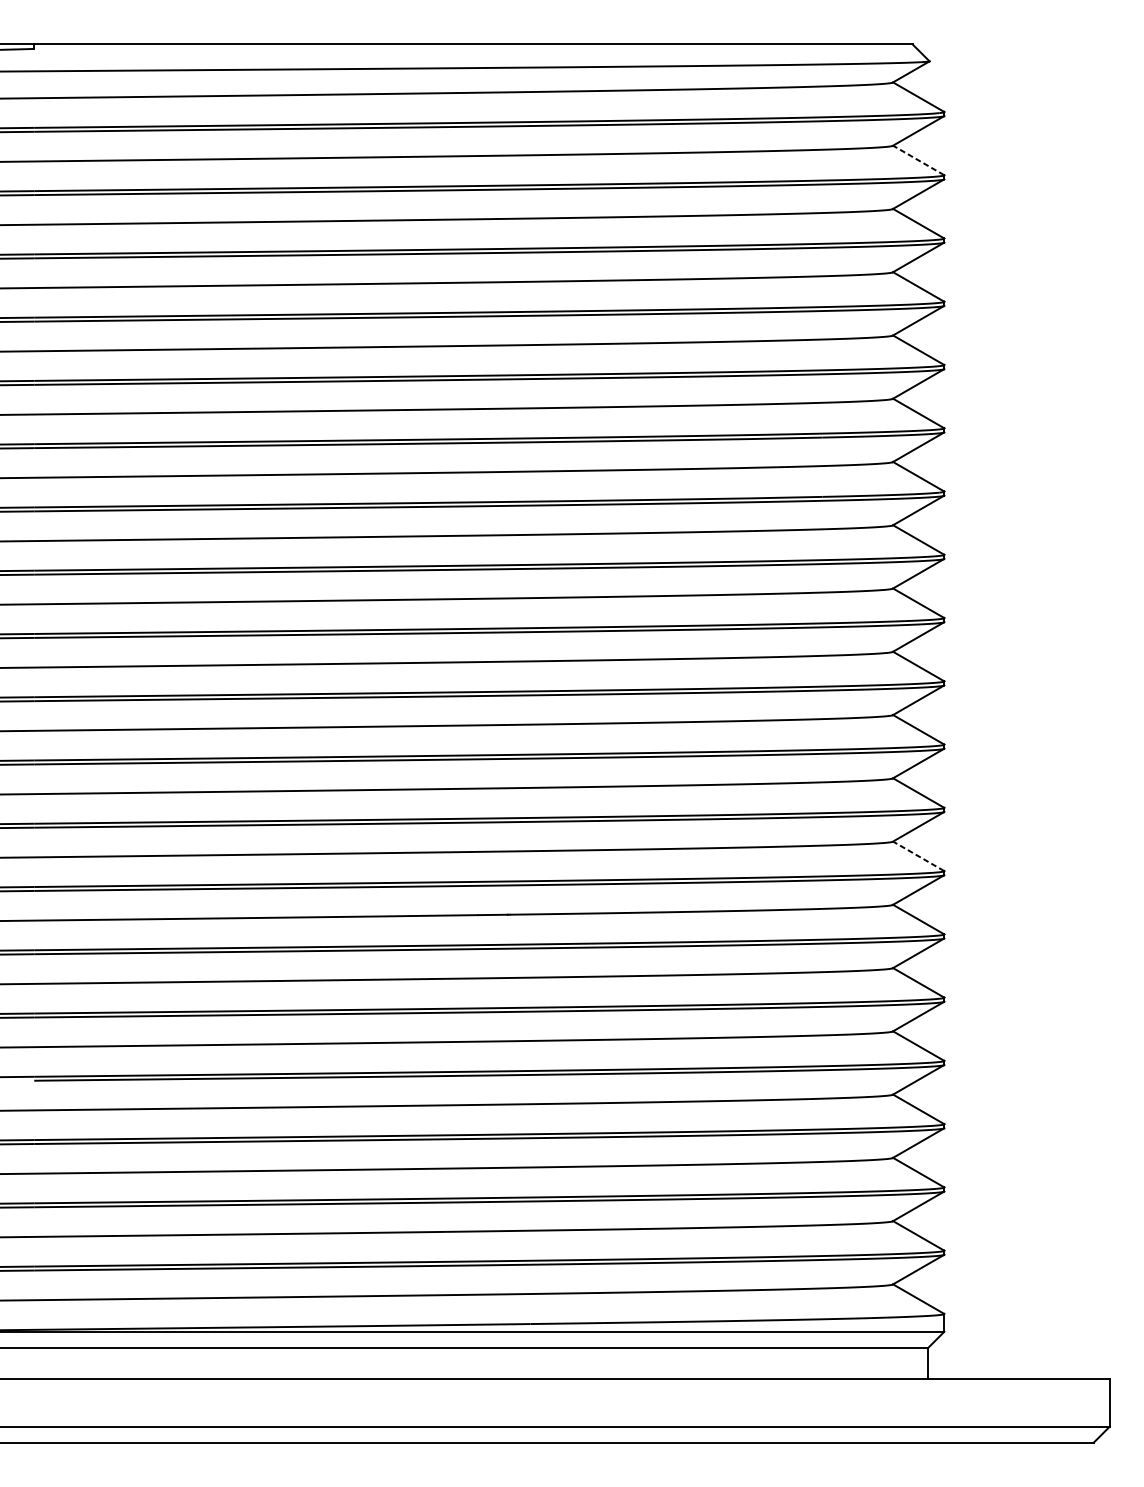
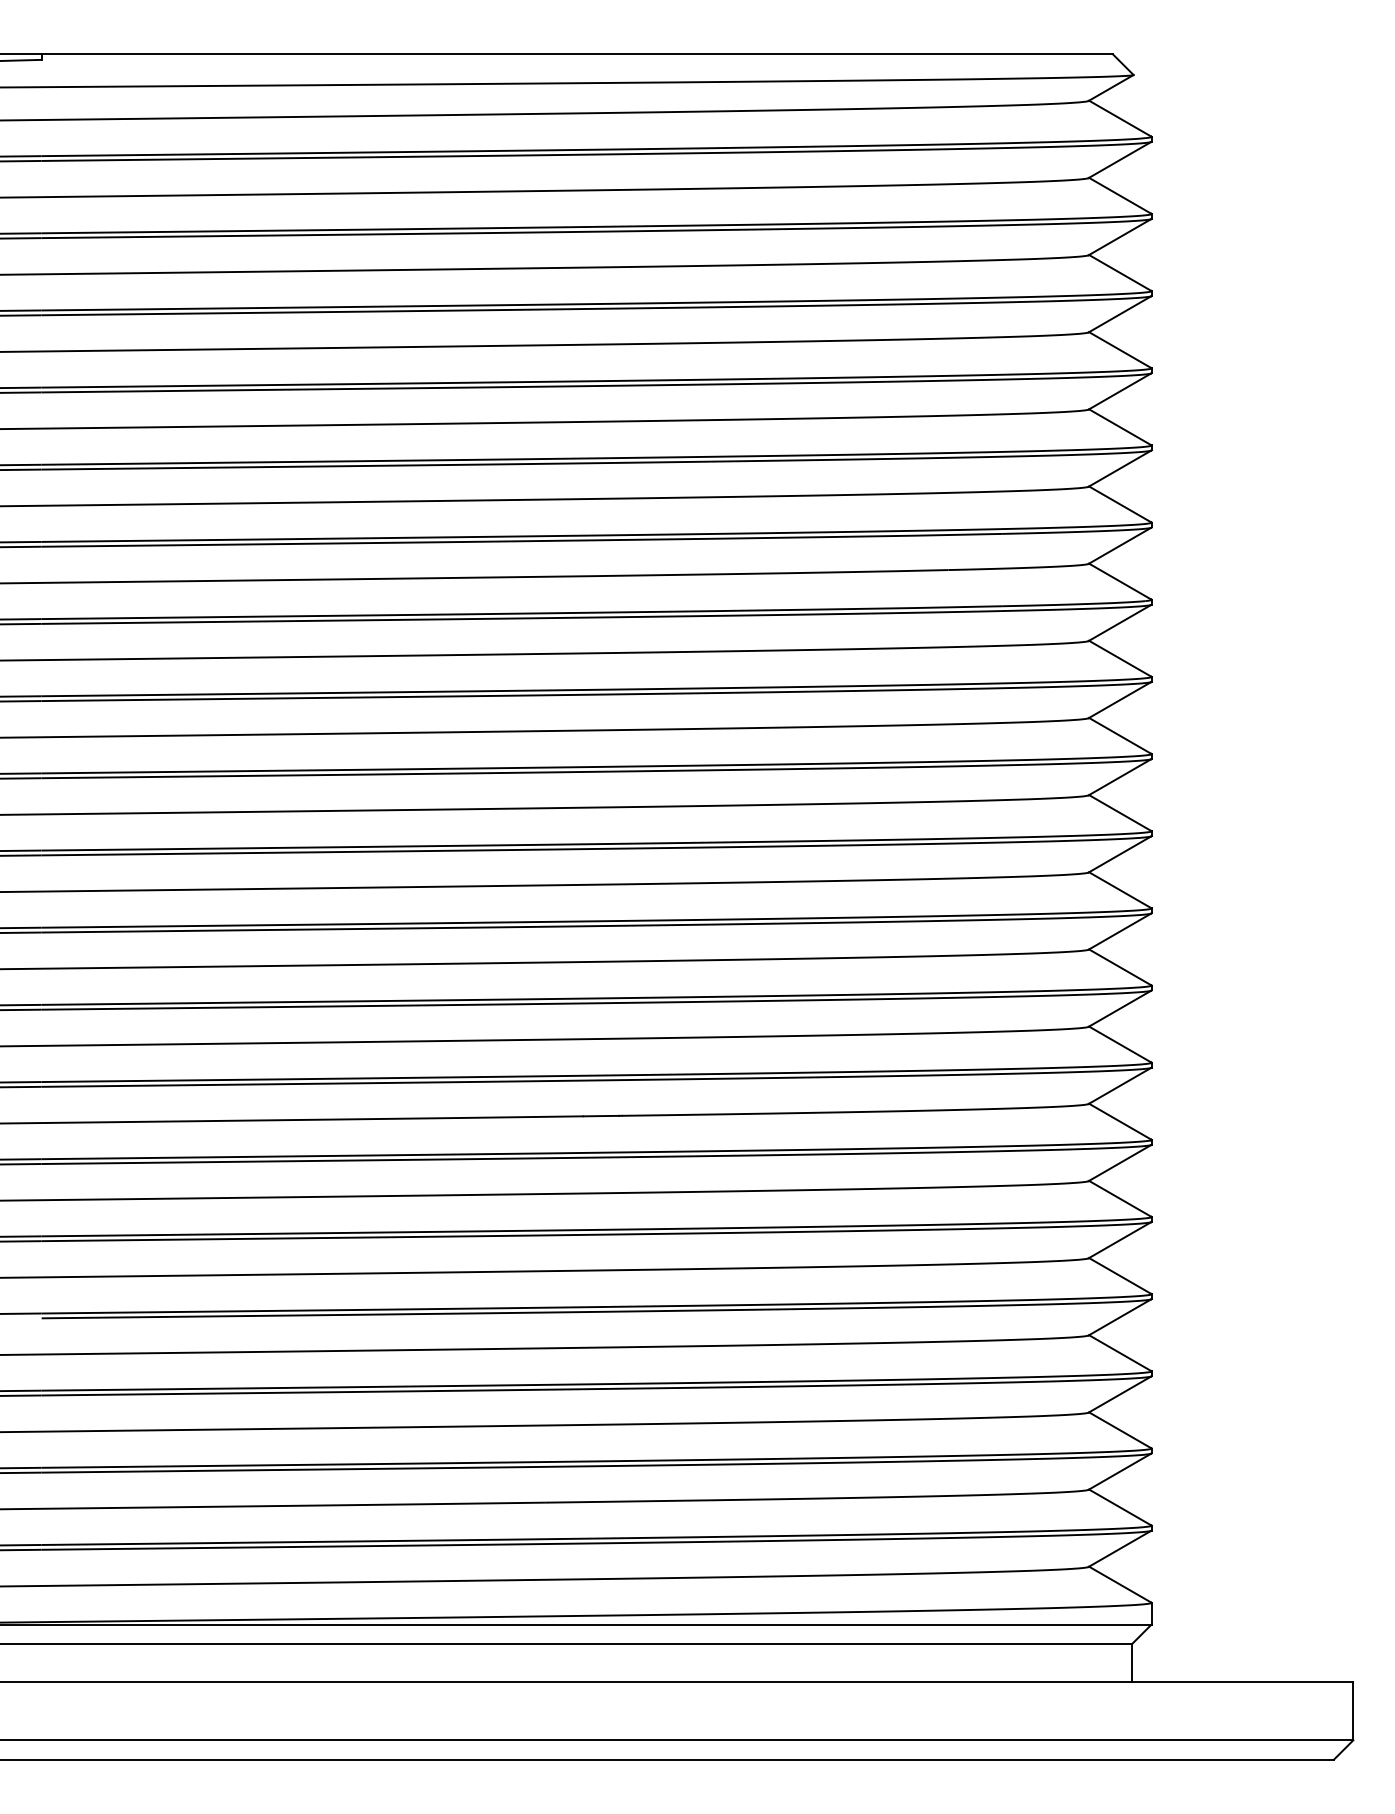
line: (918, 160) -> (1120, 195), dashed -> solid
line: (918, 856) -> (1120, 1044), dashed -> solid

